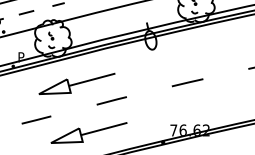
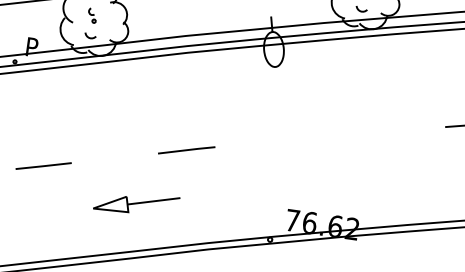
line: (187, 82) -> (330, 136), removed
part: (76, 83) -> (126, 109), removed
part: (88, 132) -> (135, 202), size x0.6

